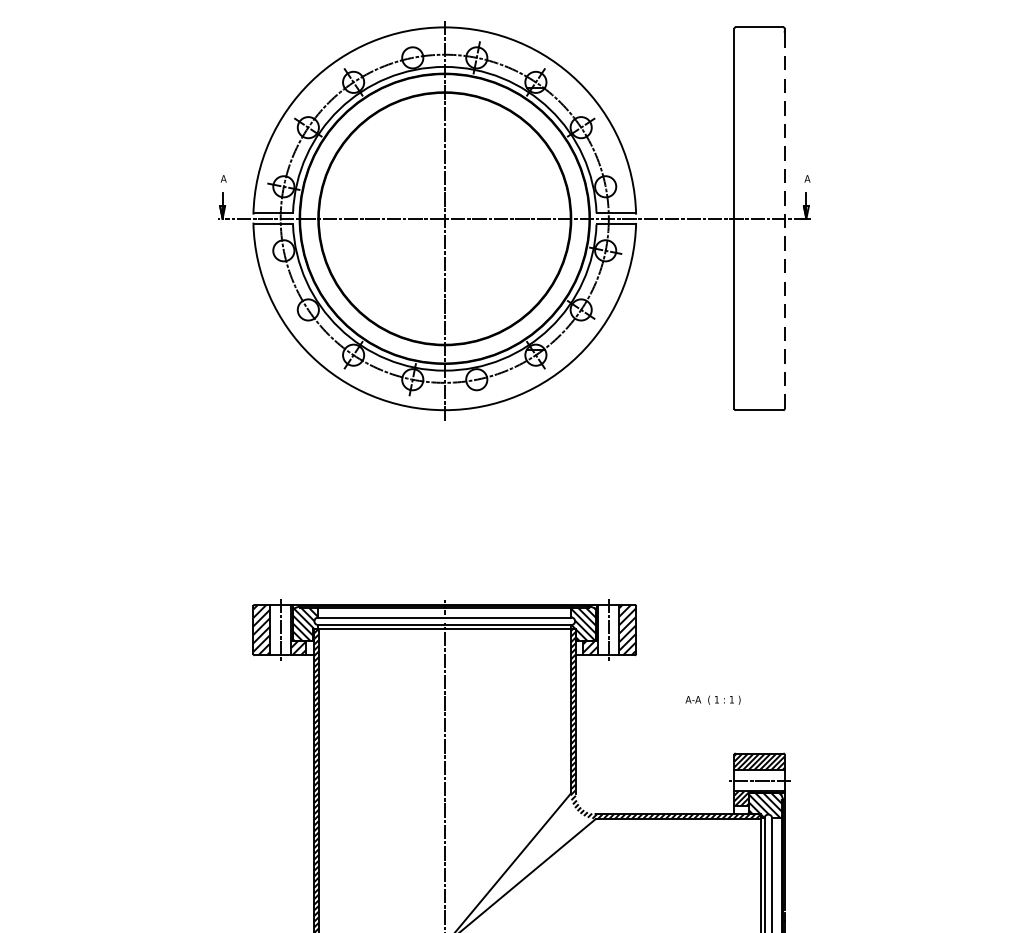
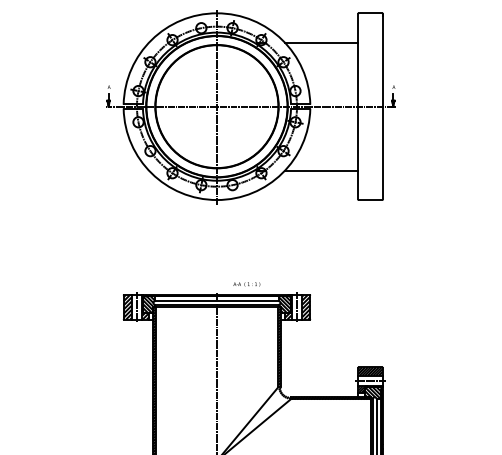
line: (659, 87) -> (321, 42), added
line: (784, 220) -> (382, 107), dashed -> solid
line: (659, 349) -> (321, 170), added
text: (712, 700) -> (246, 284), moved

